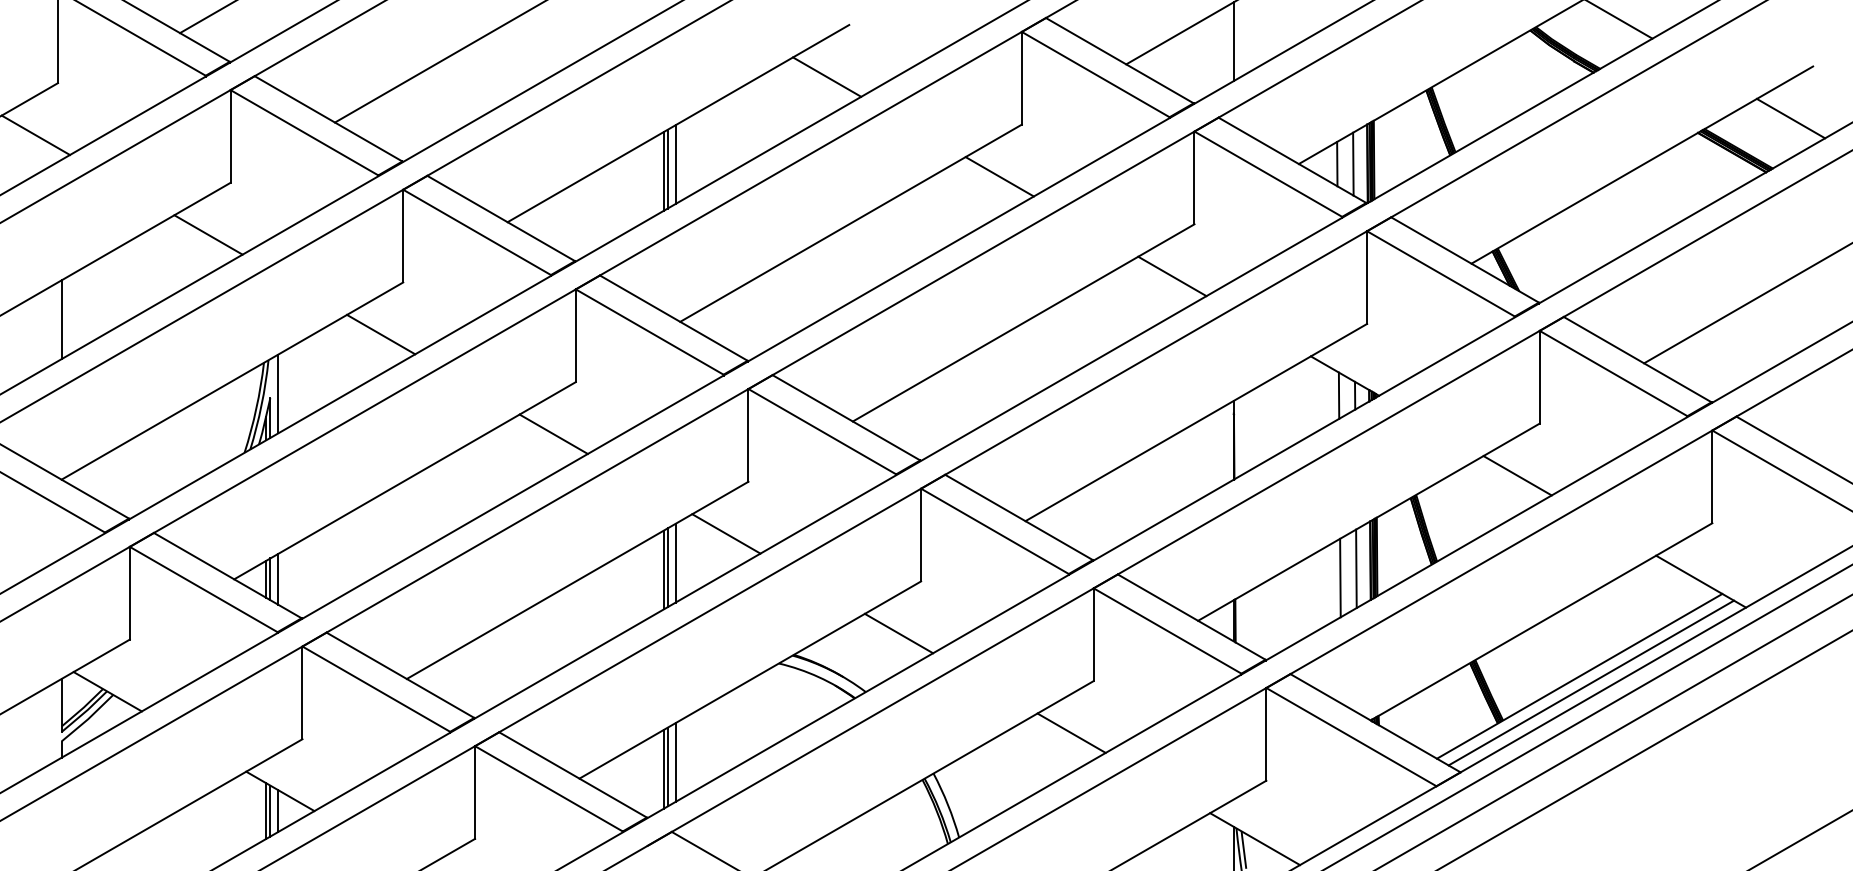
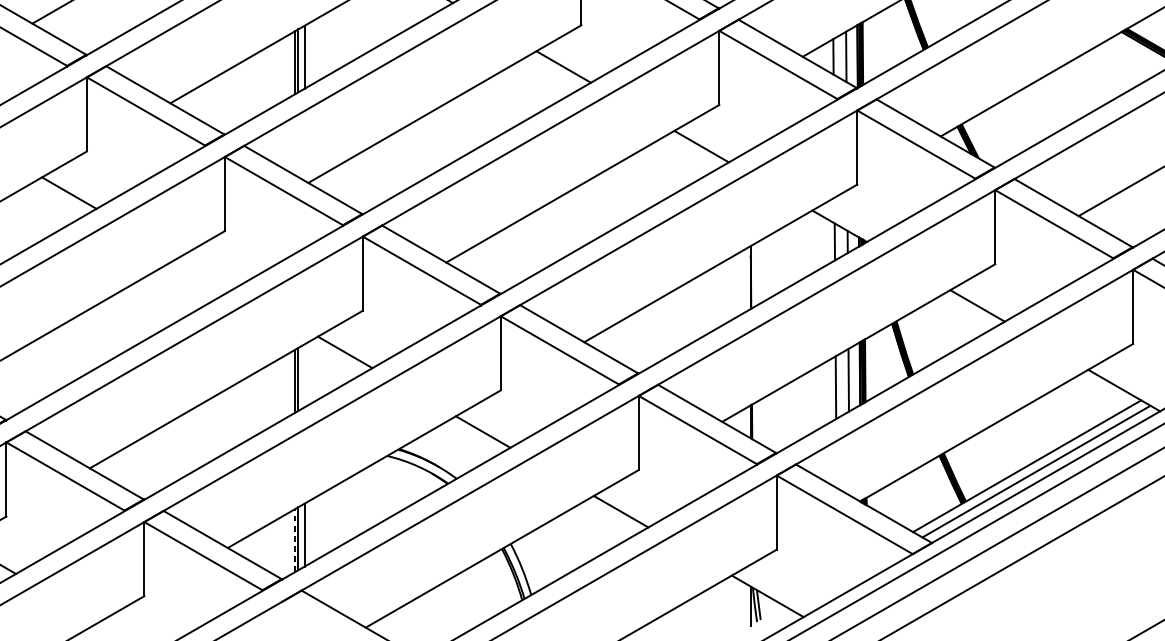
line: (553, 433) -> (207, 272), removed
line: (675, 562) -> (304, 375), removed
line: (663, 768) -> (294, 539), solid -> dashed

